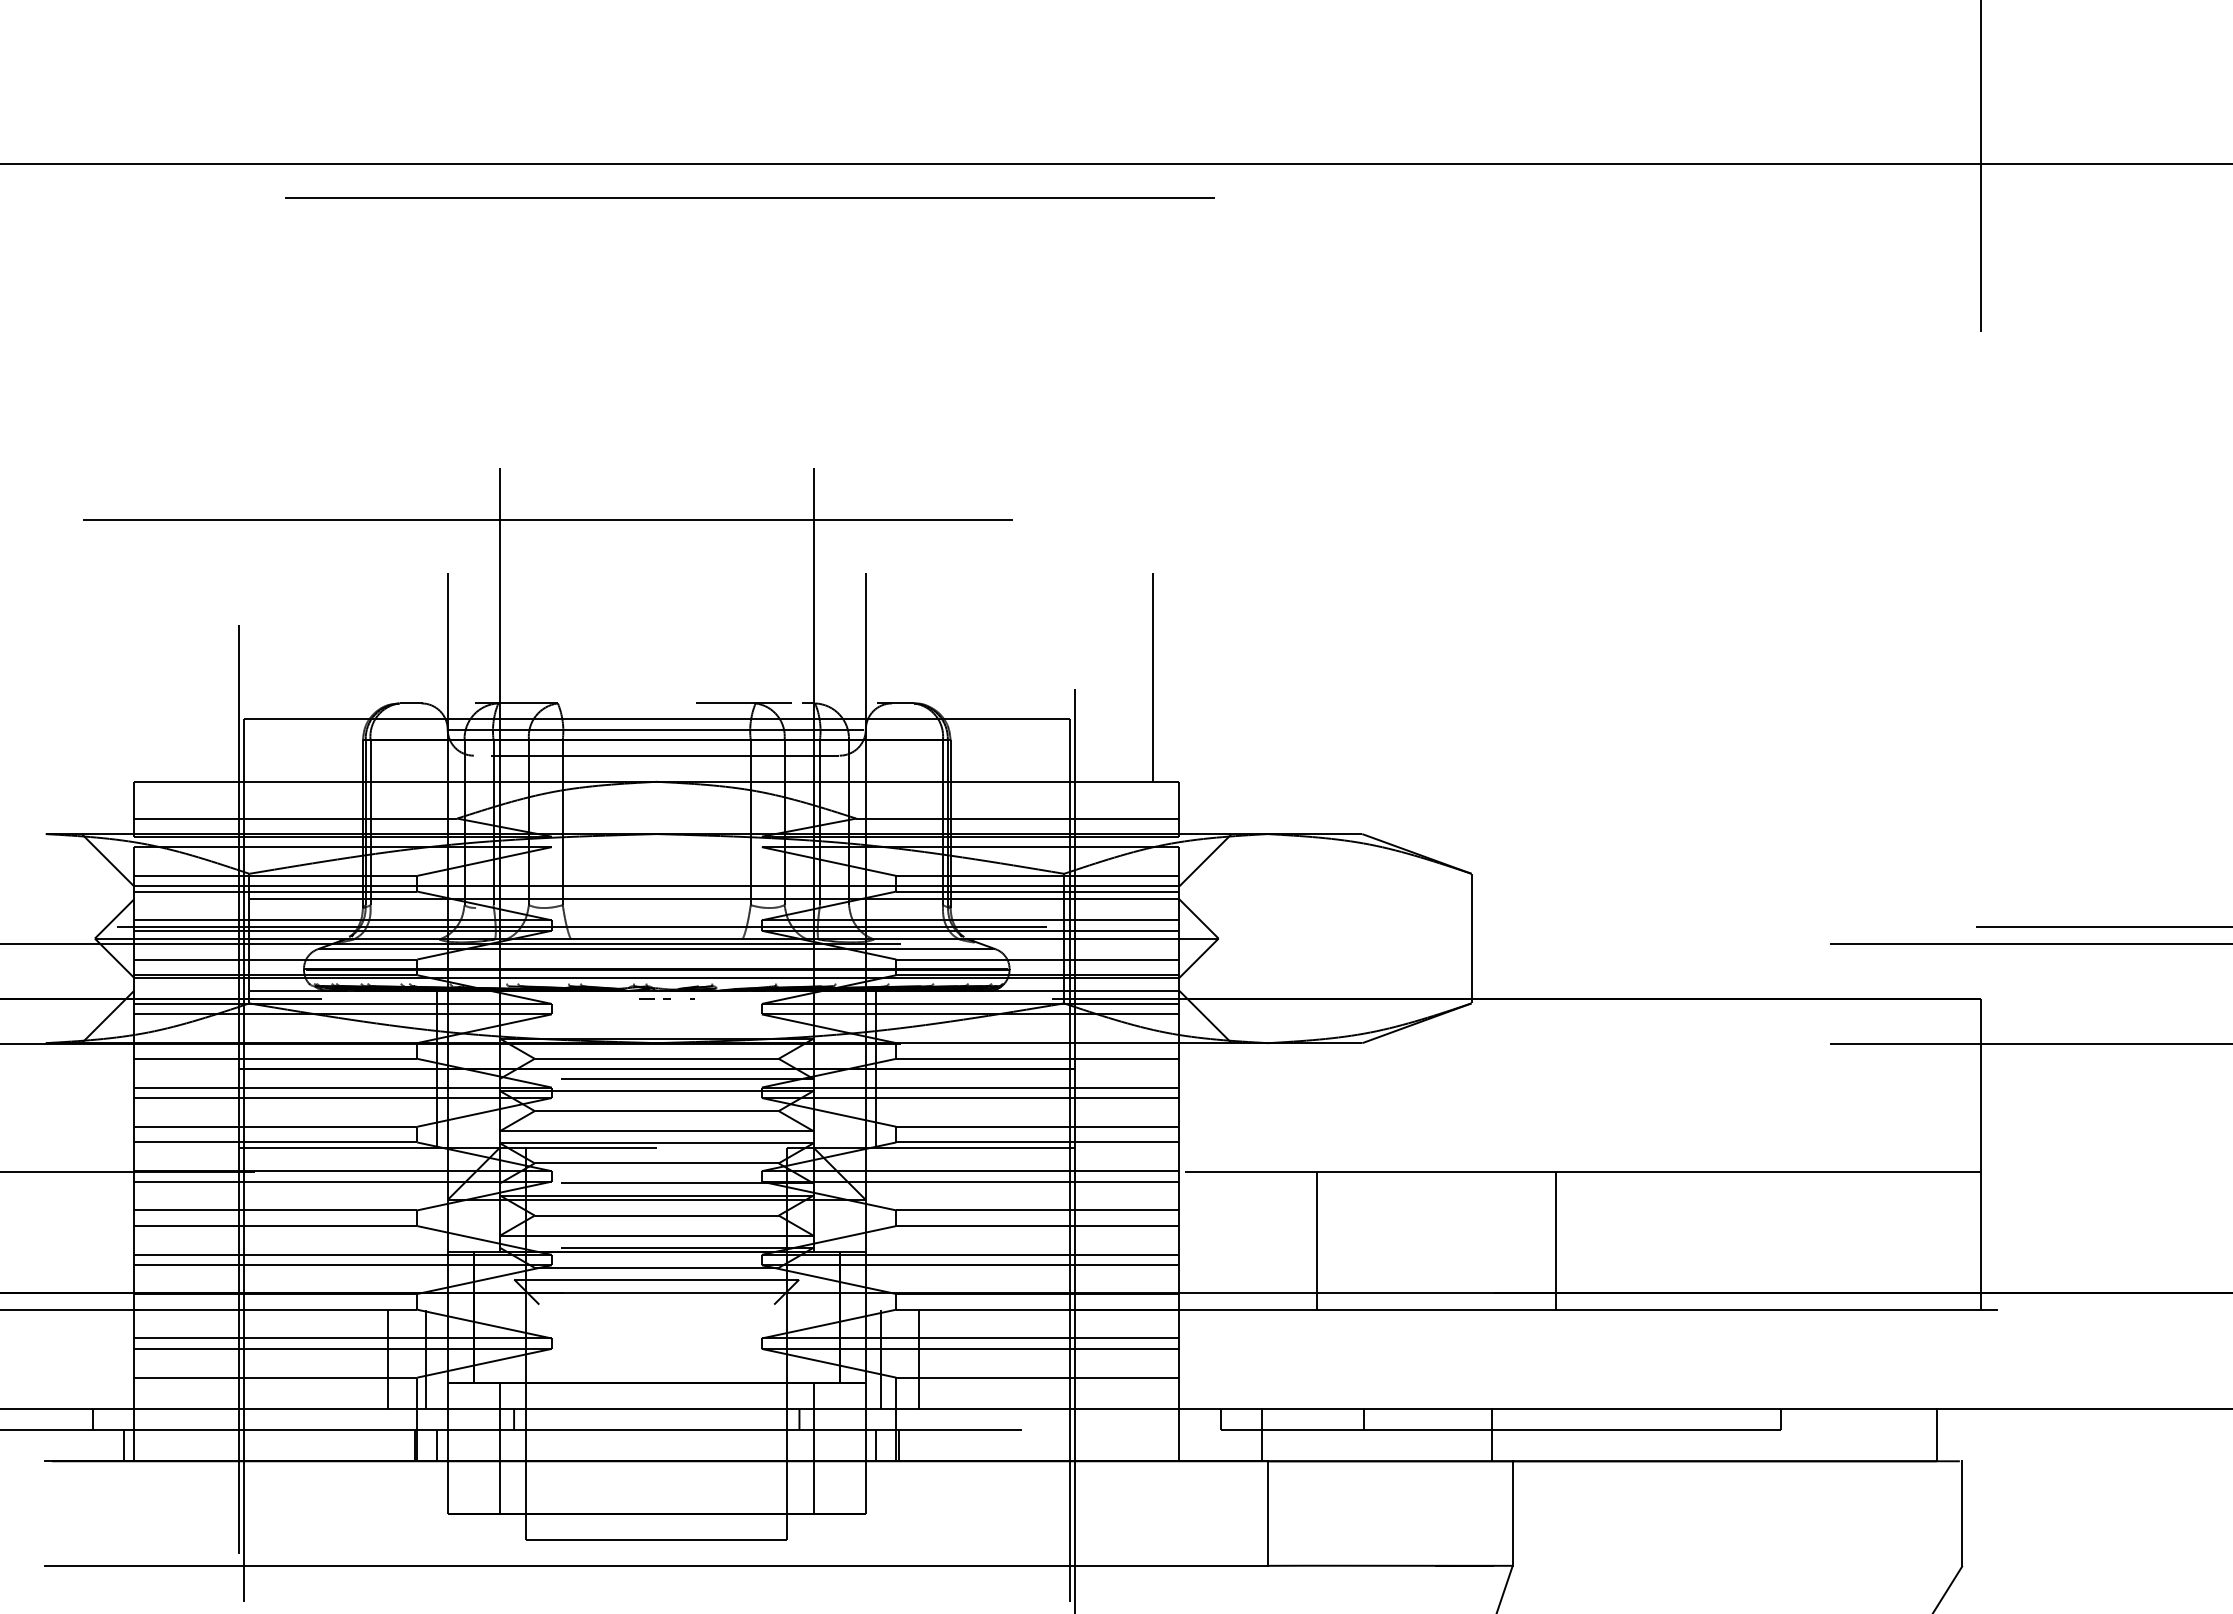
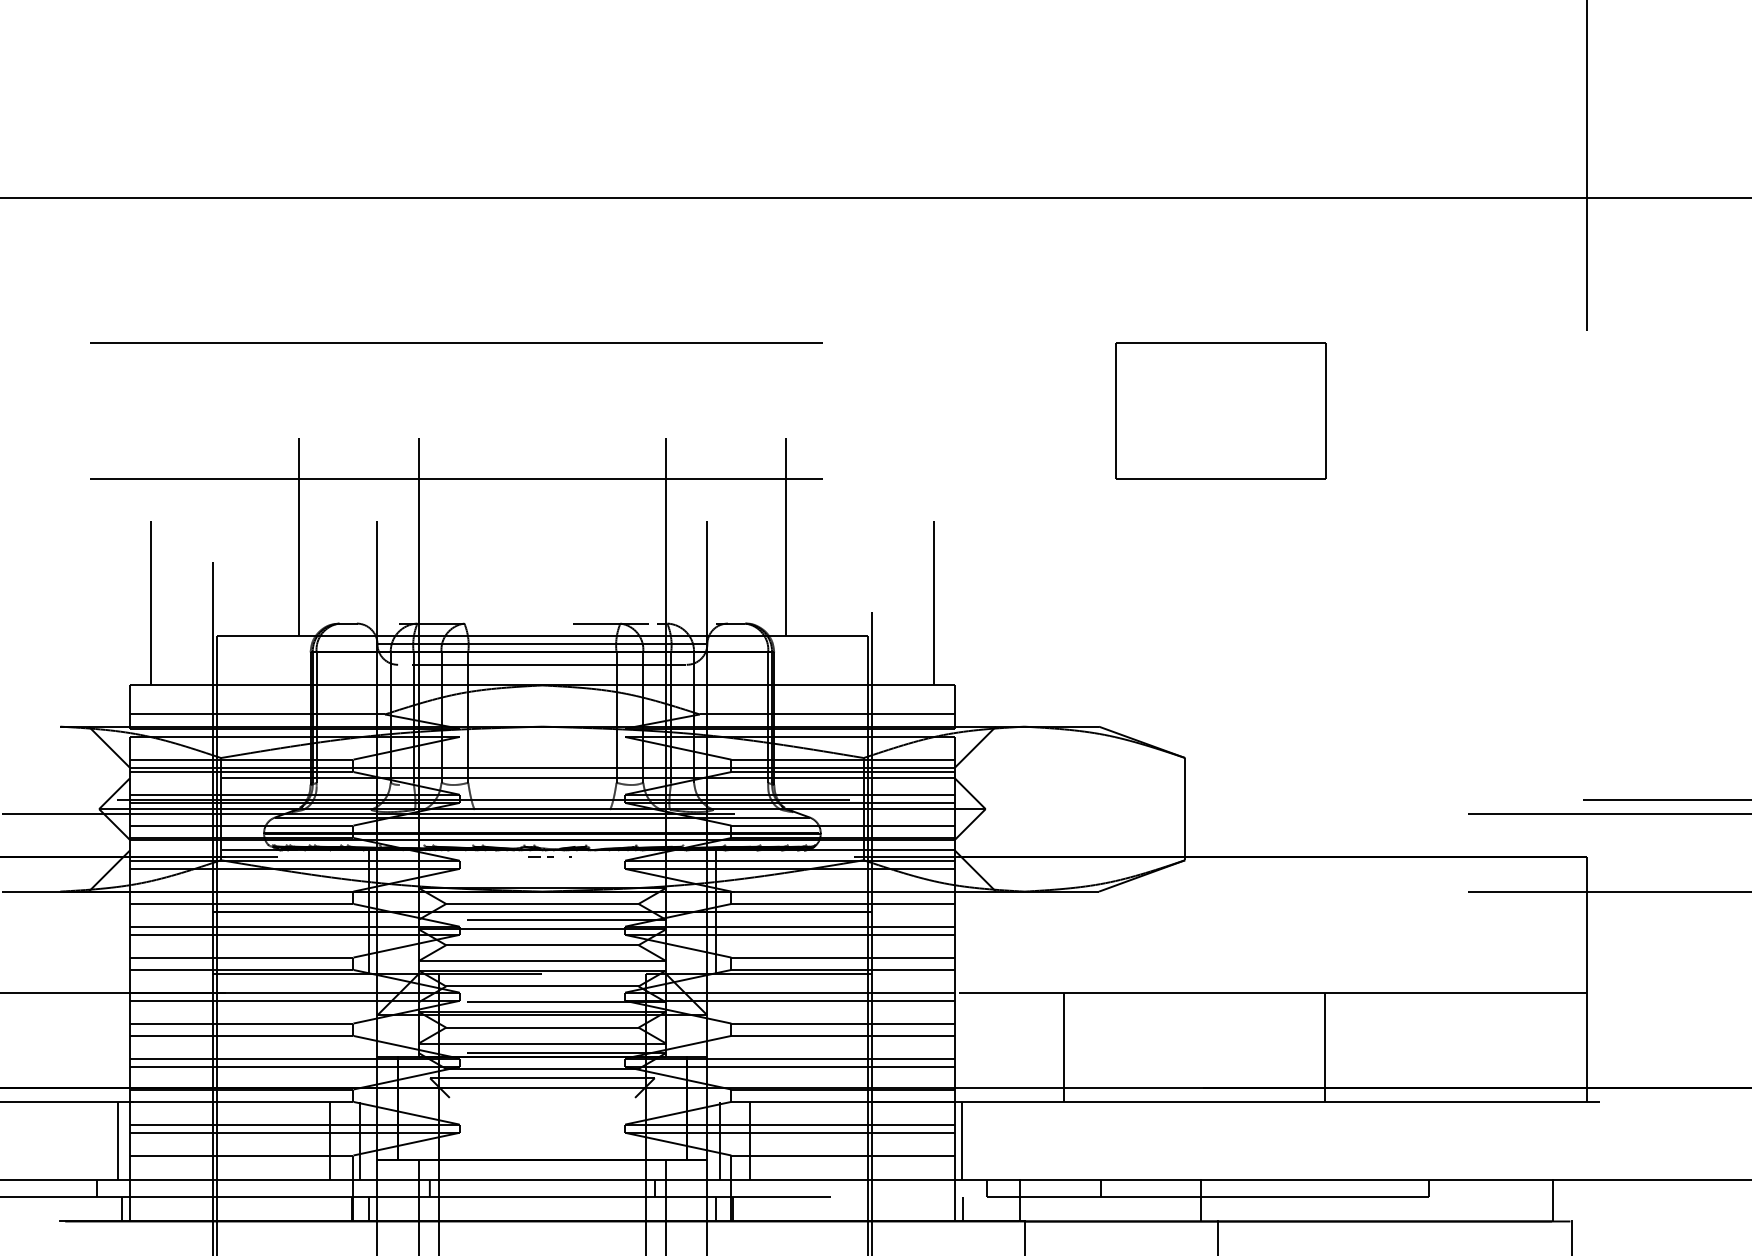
line: (749, 197) -> (456, 342), moved
part: (1516, 433) -> (1220, 410), added
line: (348, 593) -> (299, 536), added
line: (965, 593) -> (785, 536), added
line: (160, 676) -> (150, 602), added
line: (1556, 1240) -> (1325, 1047), moved
line: (118, 1359) -> (117, 1141), added
line: (1188, 1359) -> (961, 1141), added
line: (1189, 1445) -> (962, 1209), added

